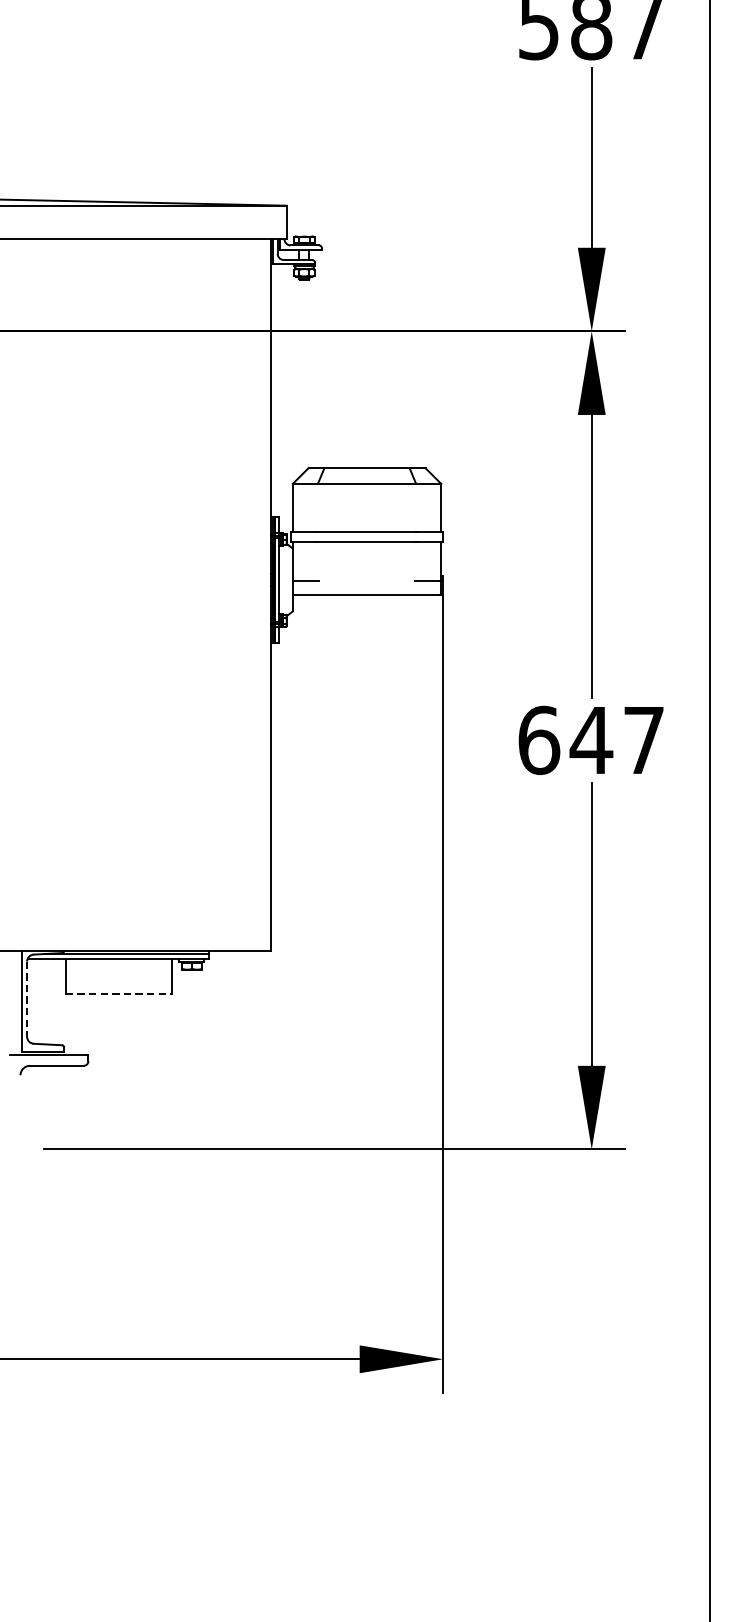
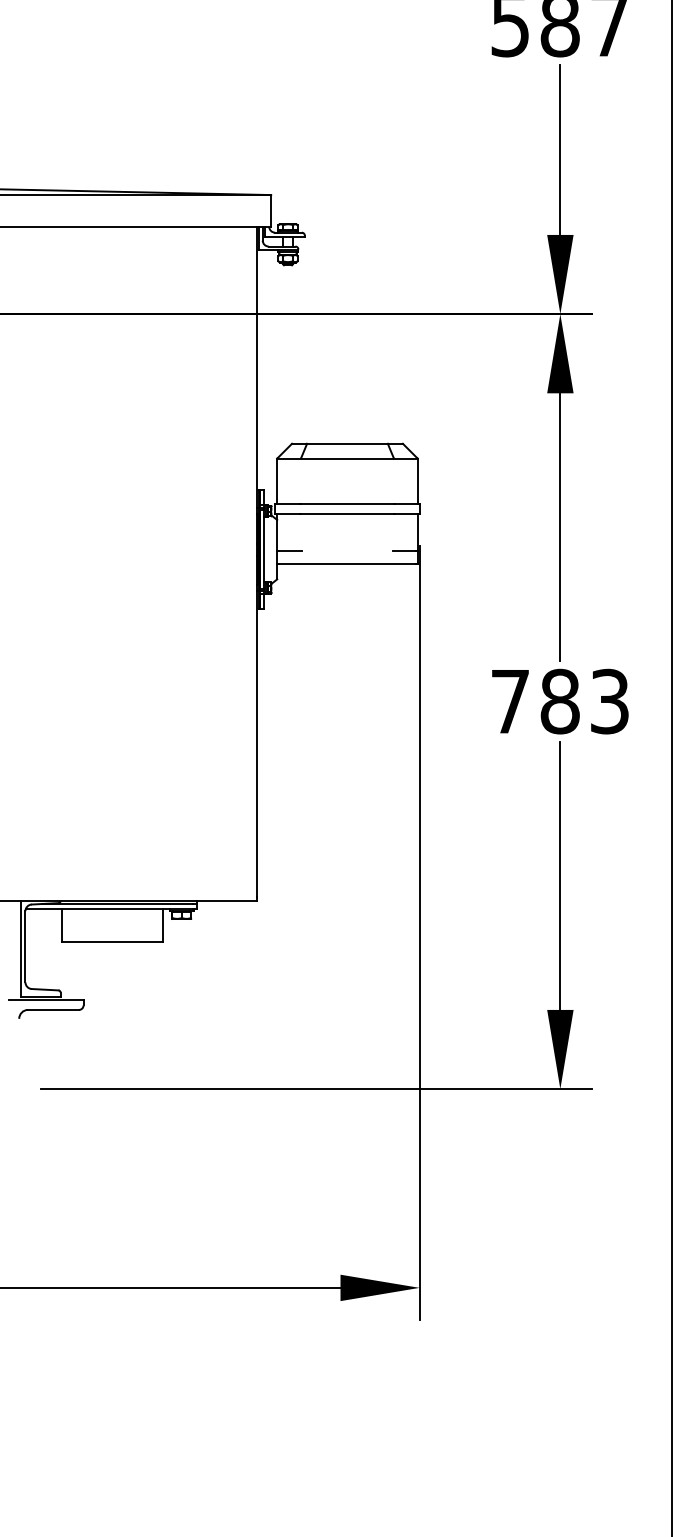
text: (590, 740) -> (559, 701), 647 -> 783
line: (118, 993) -> (112, 941), dashed -> solid
line: (27, 998) -> (25, 946), dashed -> solid

